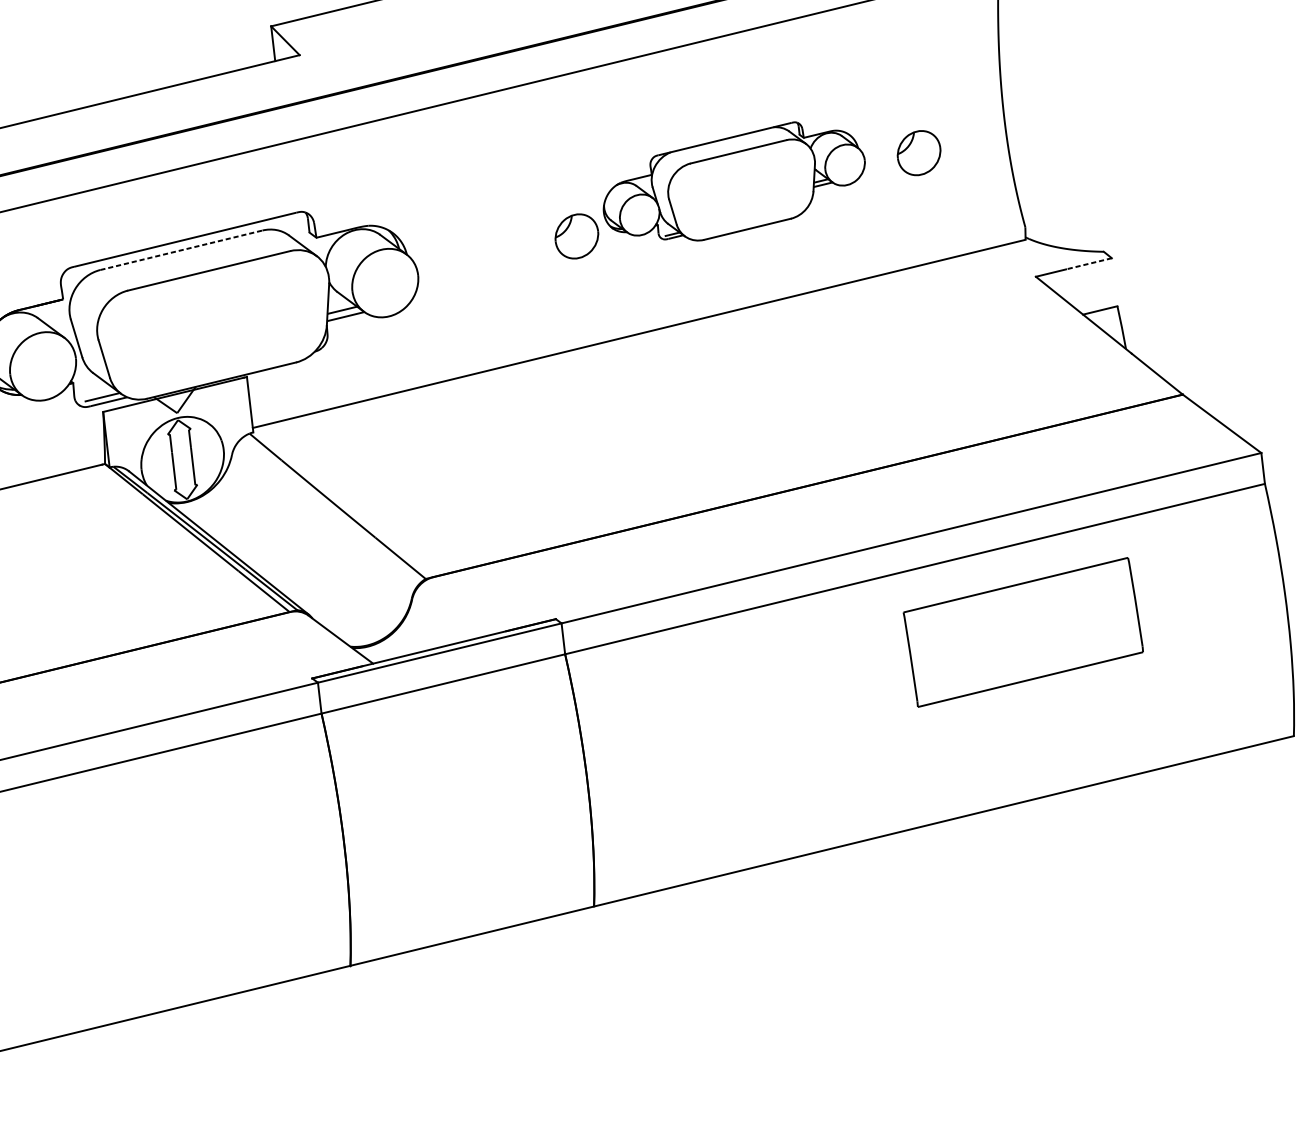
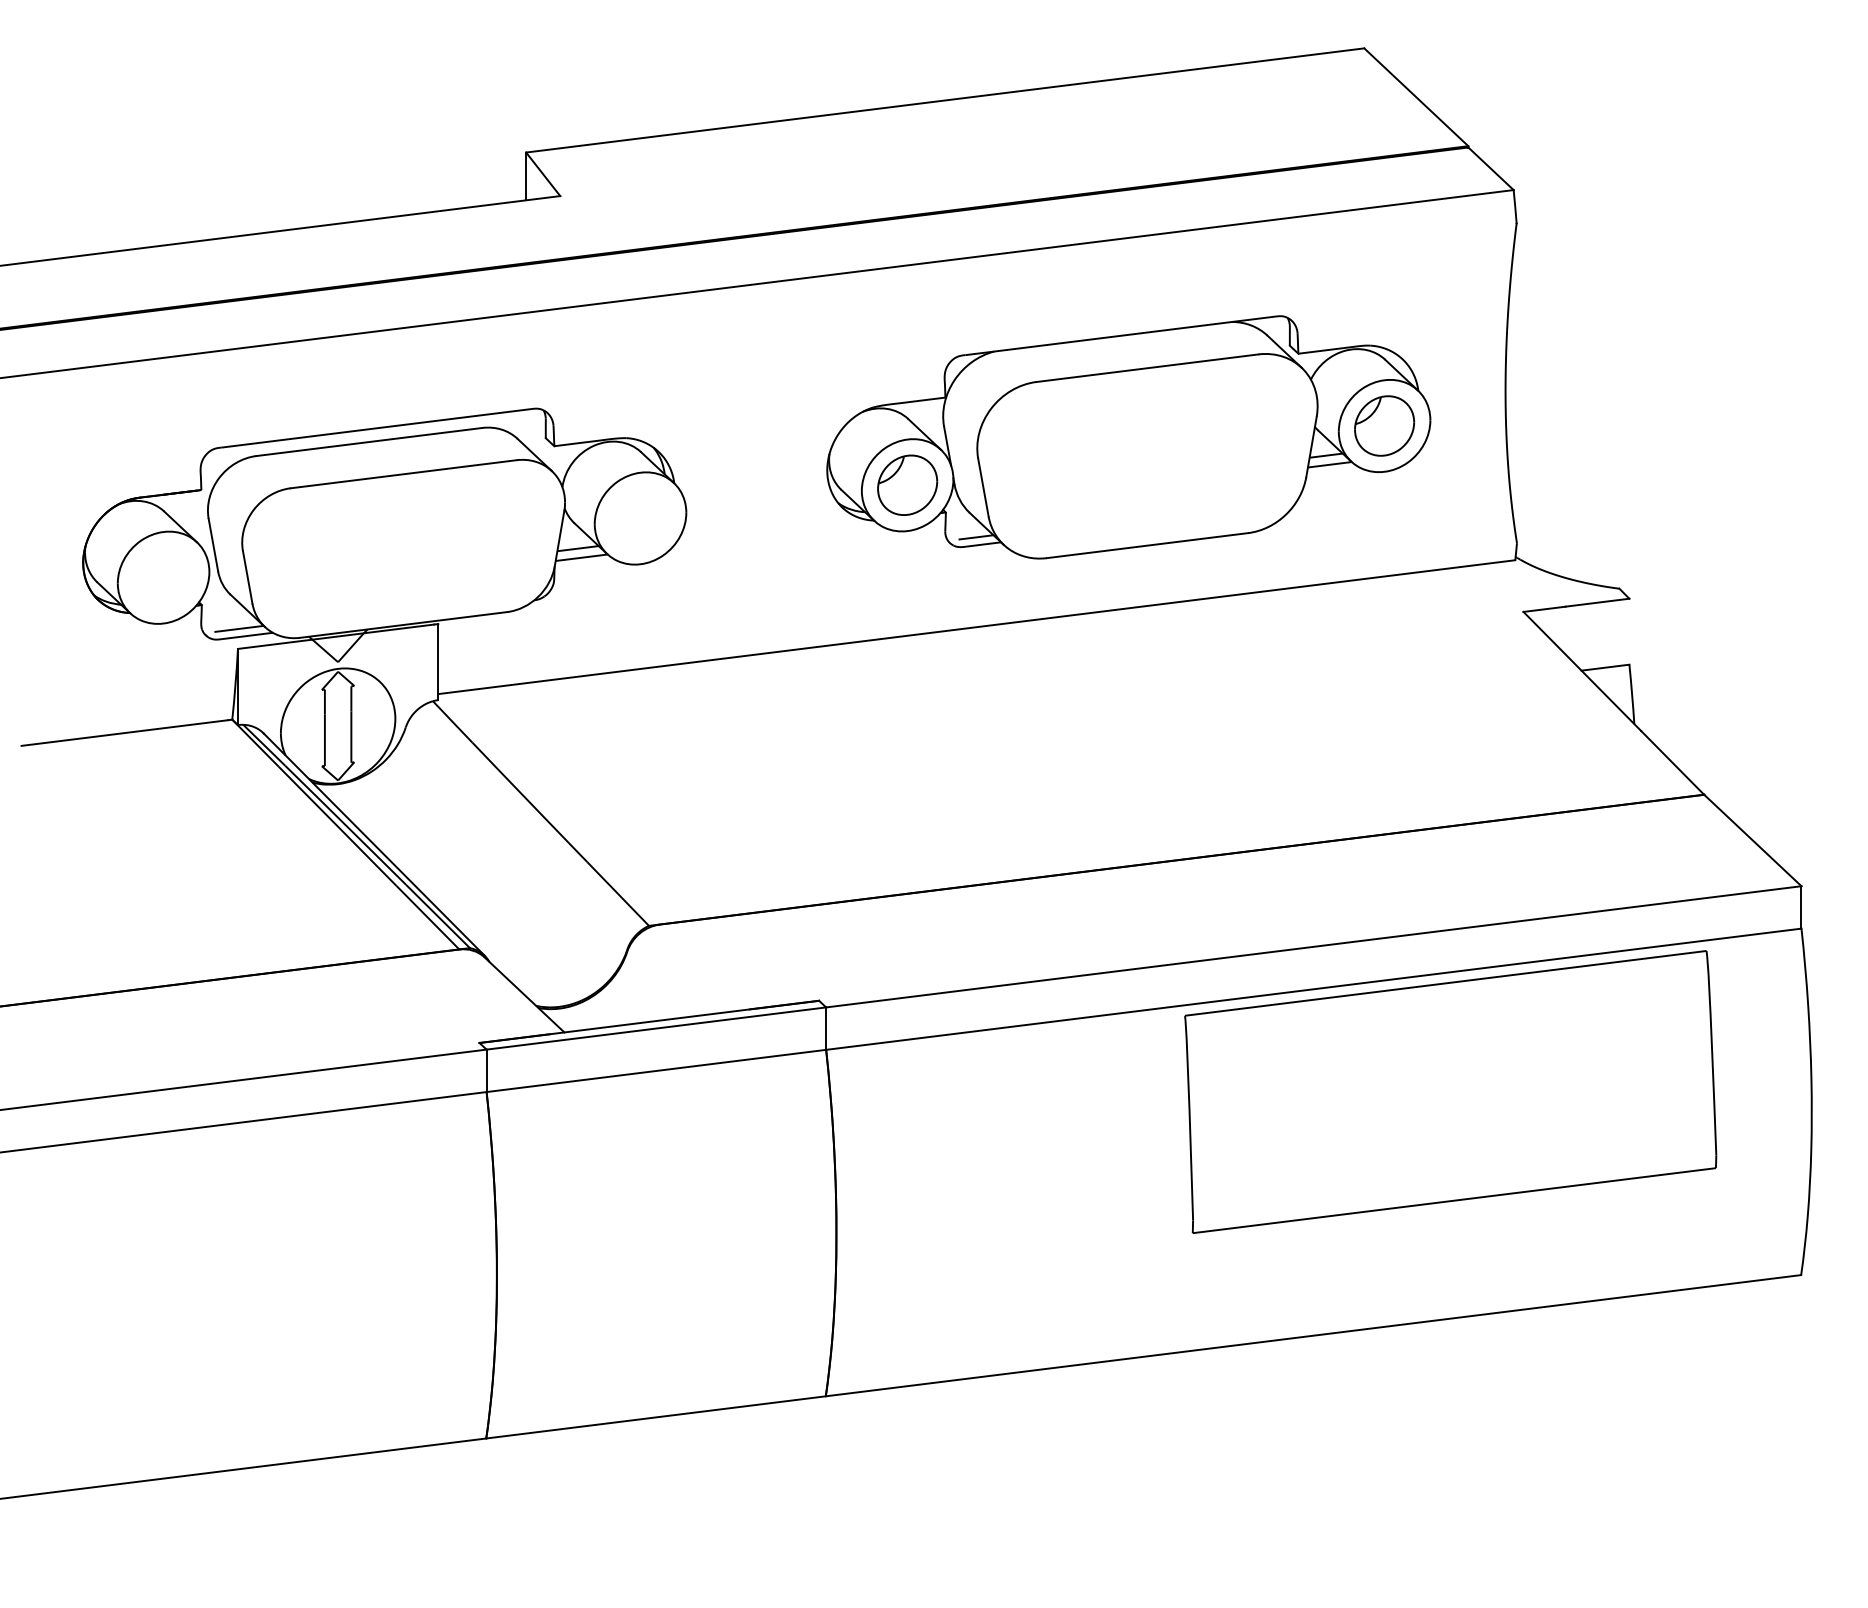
part: (733, 183) -> (1128, 437), size x1.67
line: (181, 250) -> (369, 442), dashed -> solid
line: (1088, 263) -> (1596, 602), dashed -> solid
part: (1023, 632) -> (1450, 1091), size x1.67

